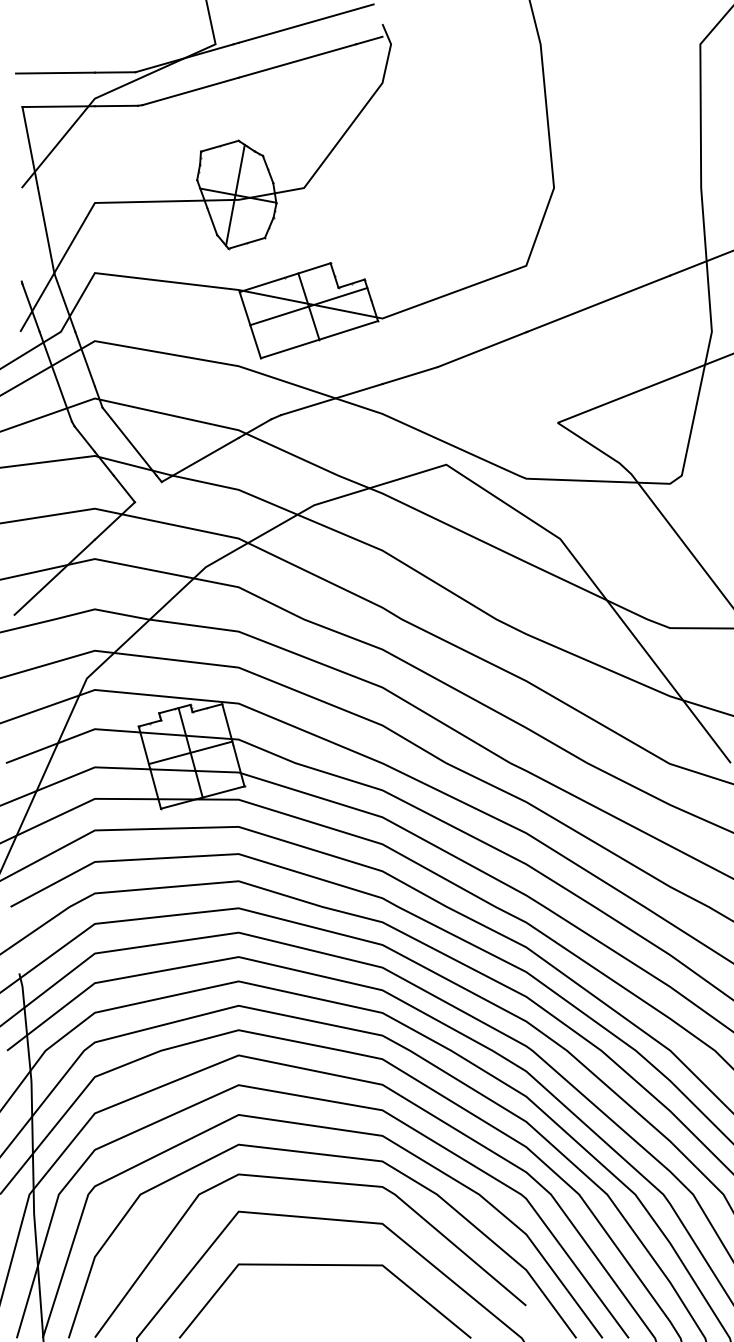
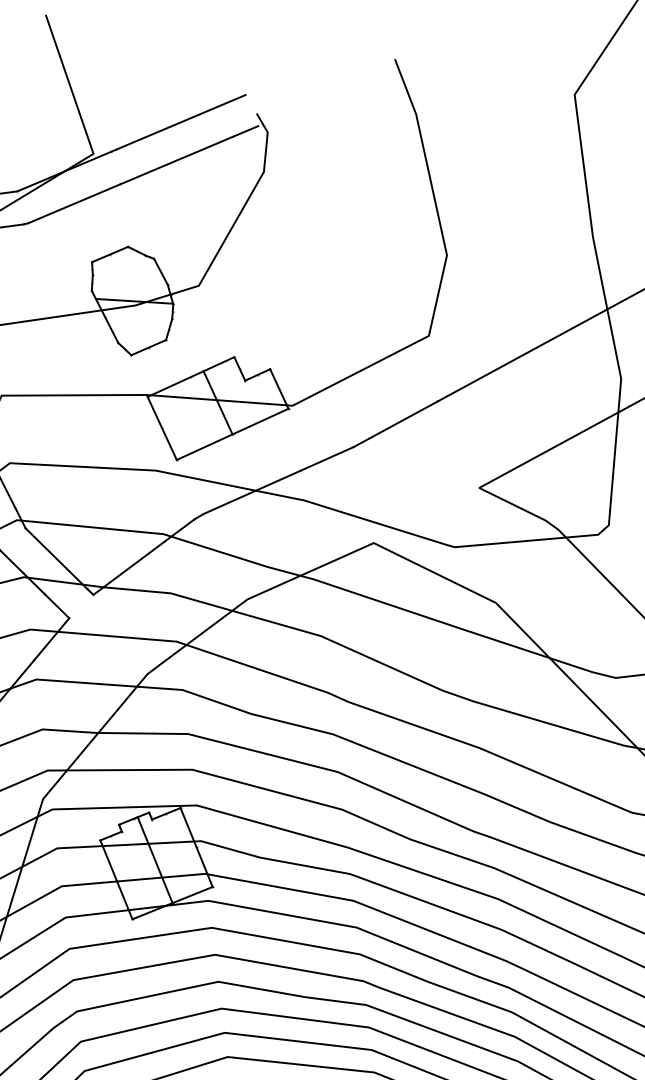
line: (235, 194) -> (131, 300), removed
line: (308, 306) -> (217, 402), removed
line: (190, 752) -> (154, 859), removed

